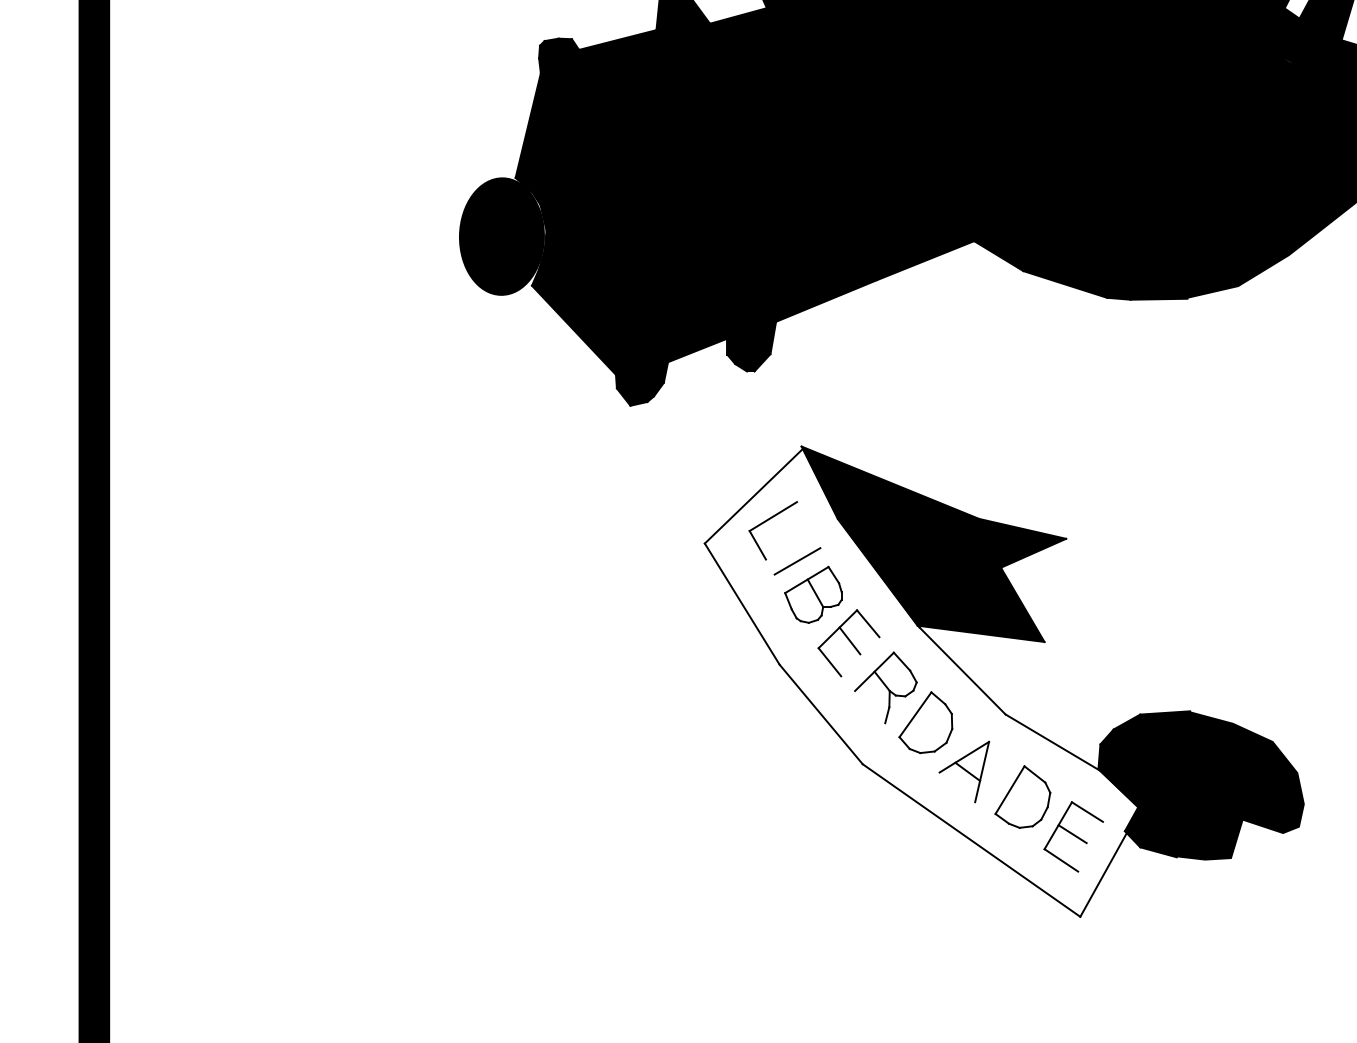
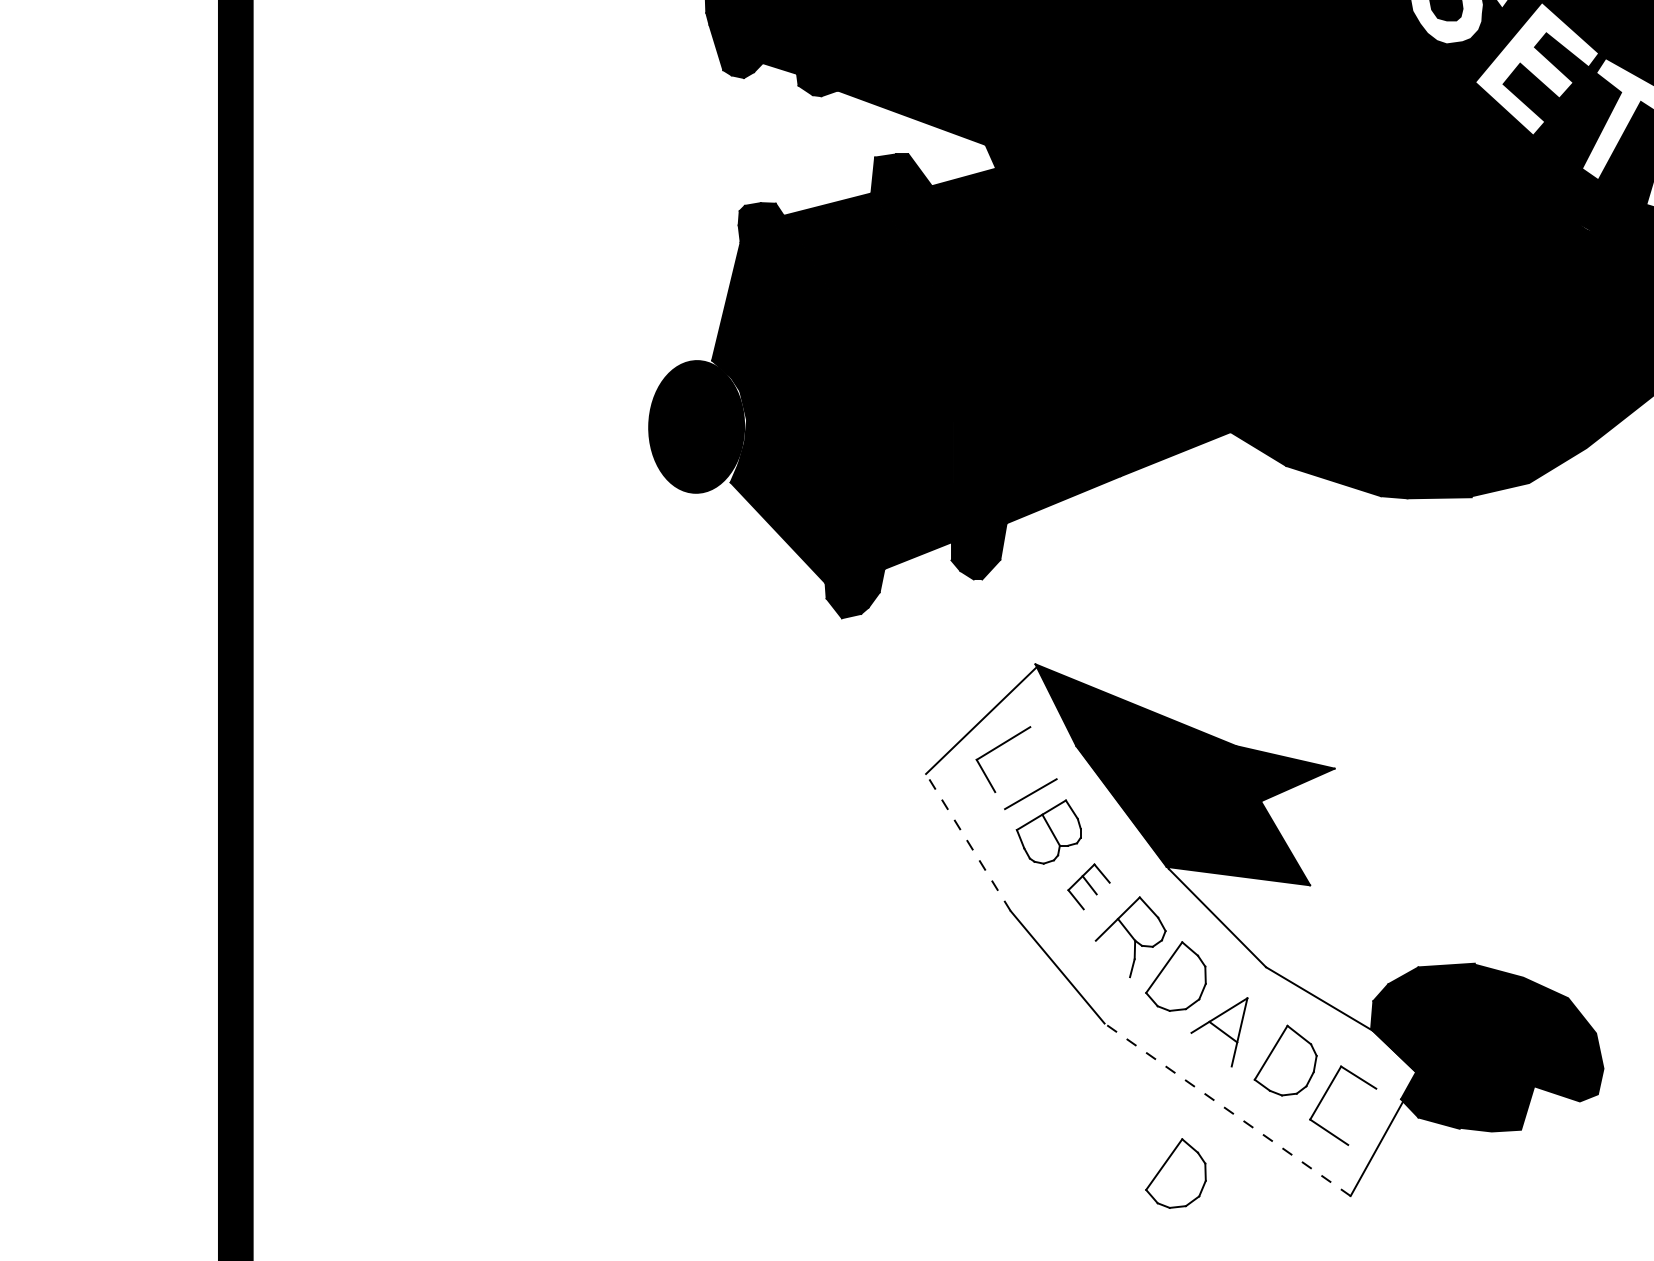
line: (742, 604) -> (968, 842), solid -> dashed
part: (848, 643) -> (1088, 886), size x0.6
line: (1072, 834) -> (1341, 1102), removed
line: (971, 840) -> (1227, 1109), solid -> dashed
part: (925, 896) -> (1175, 1173), added

